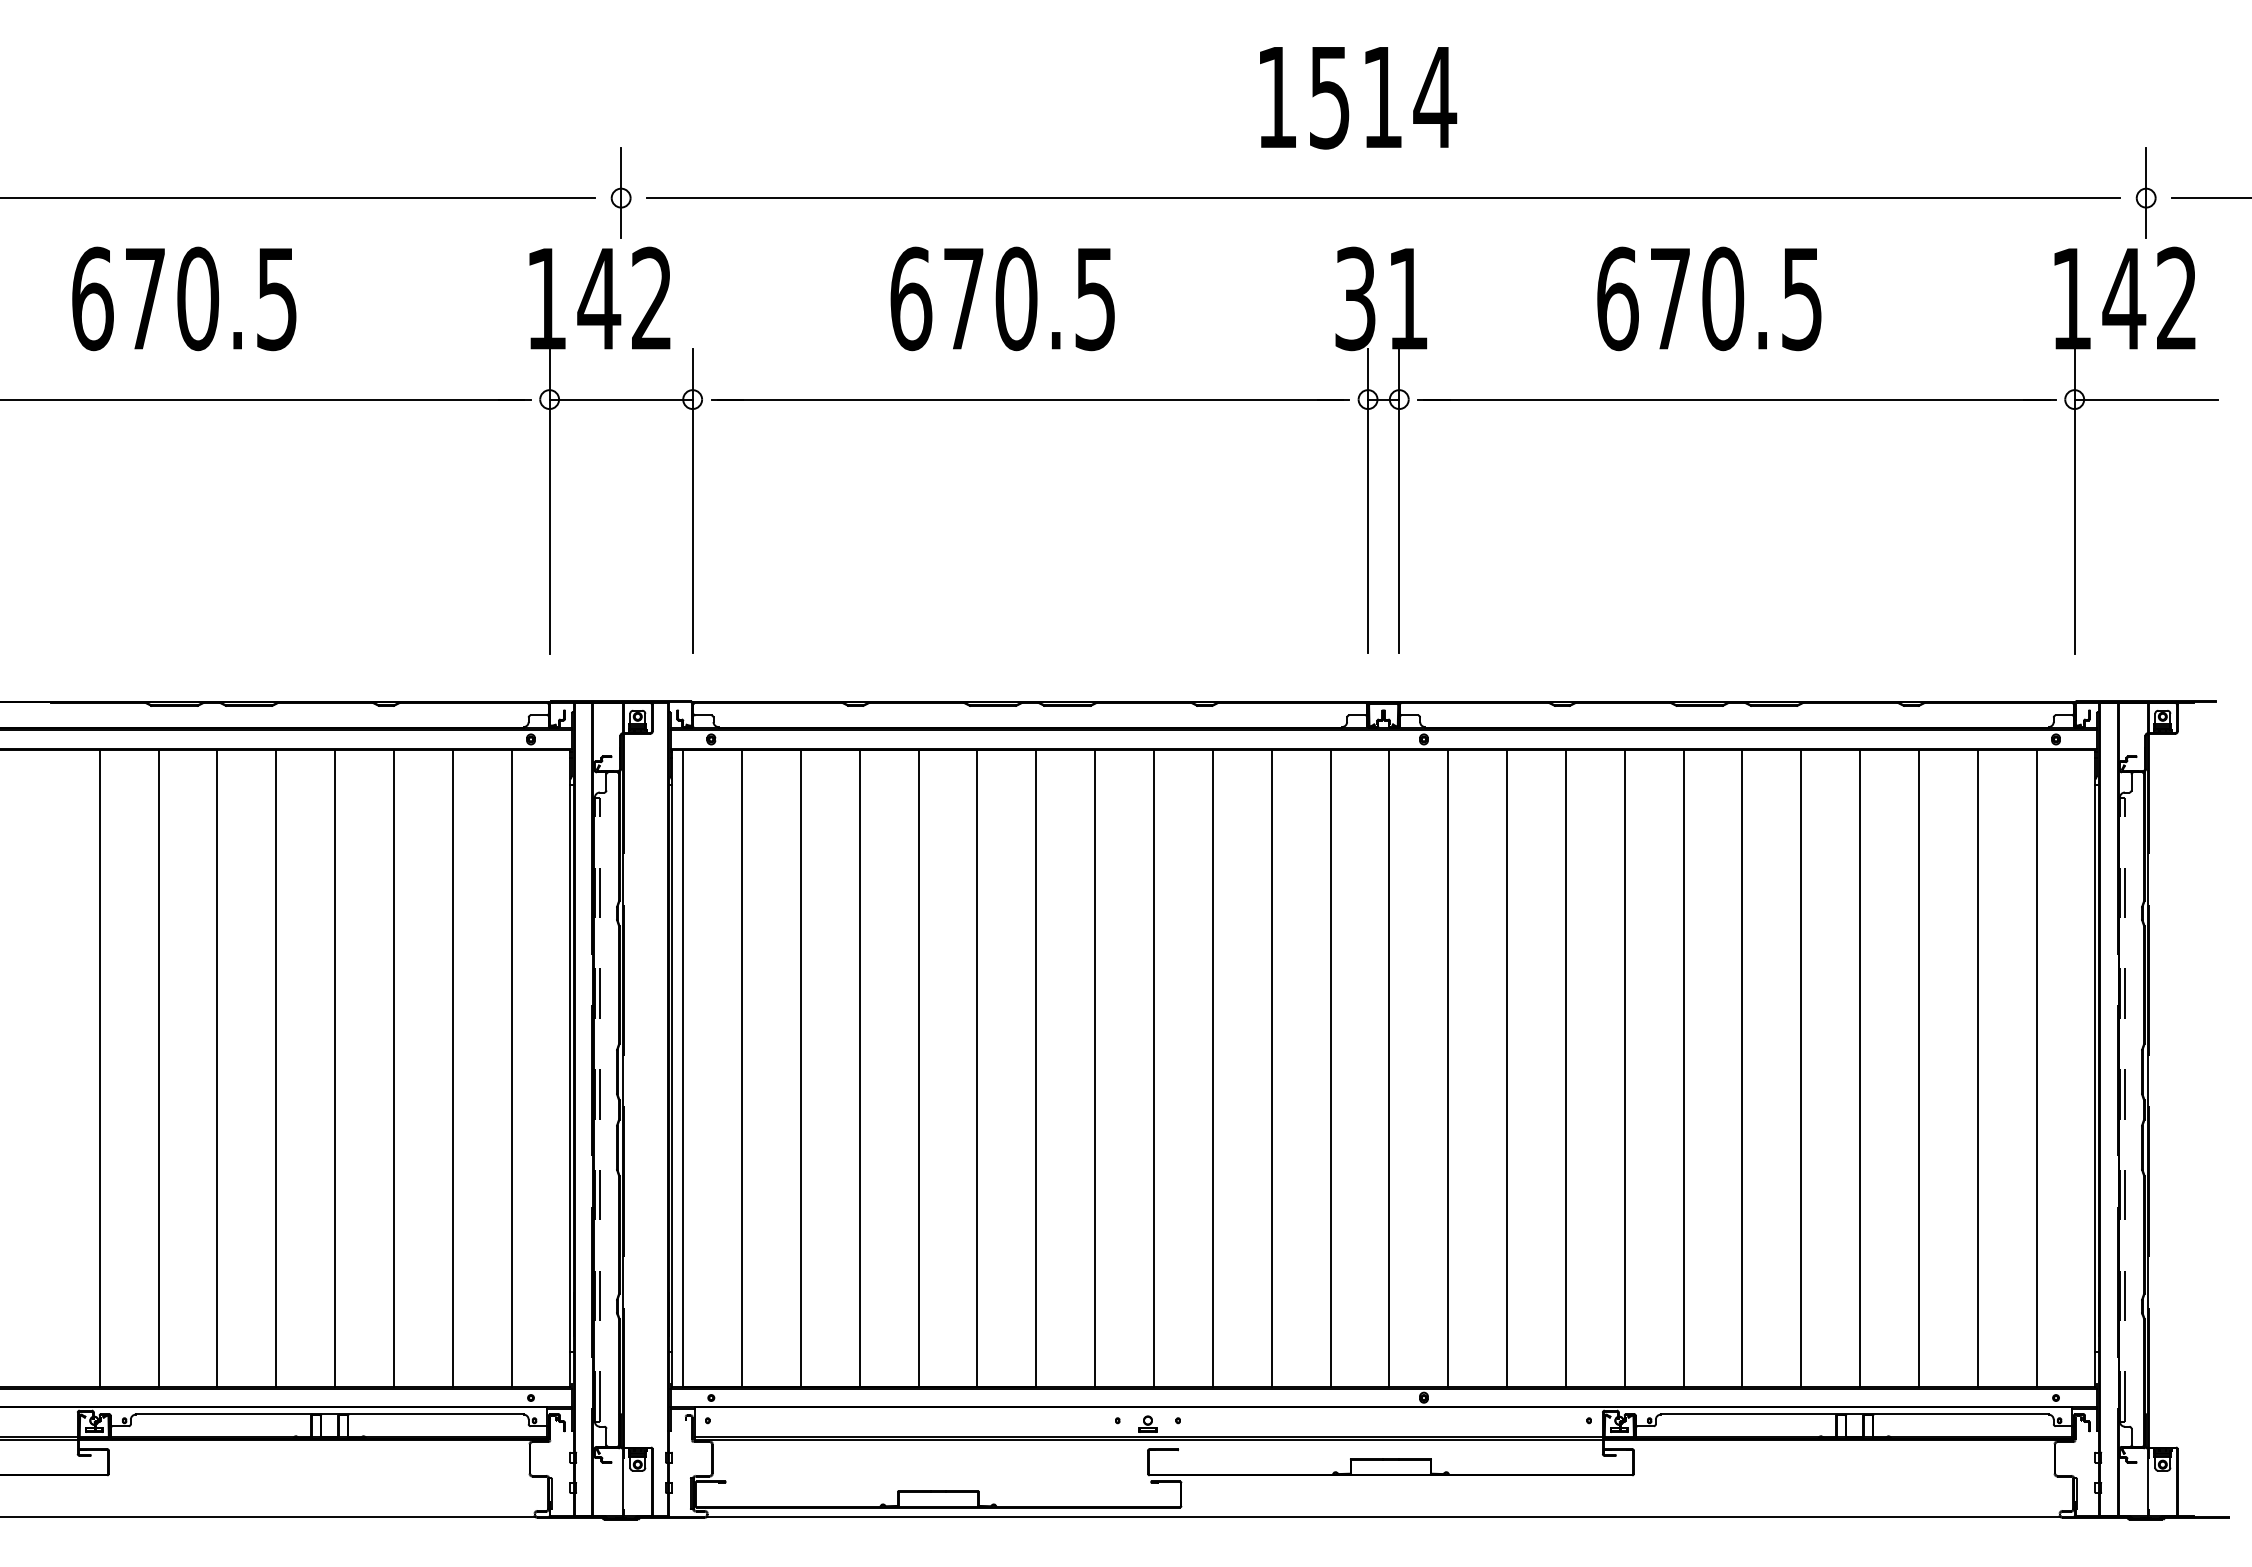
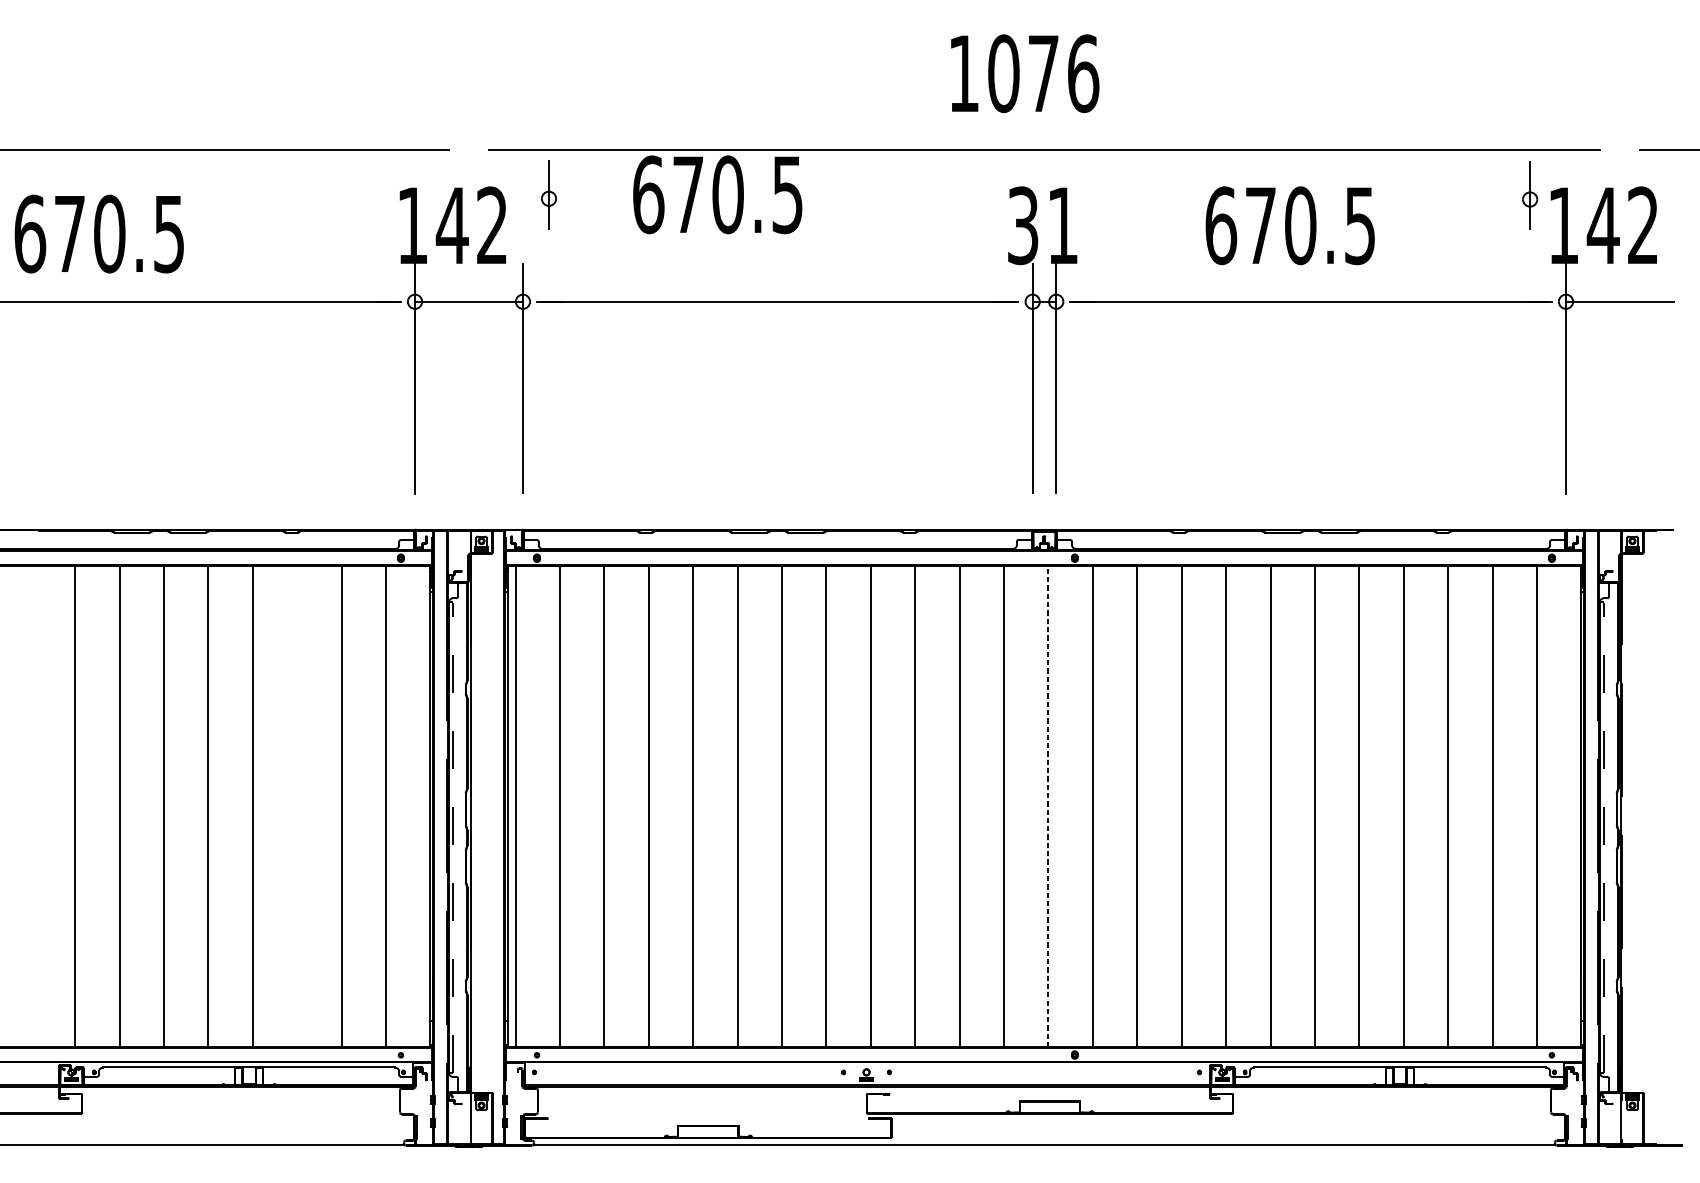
text: (1383, 97) -> (1044, 73), 1514 -> 1076
part: (620, 192) -> (548, 194), moved
part: (2145, 192) -> (1529, 195), moved
text: (184, 298) -> (99, 233), moved
text: (1002, 298) -> (717, 194), moved
line: (393, 1068) -> (297, 806), removed
line: (1388, 1068) -> (1048, 806), solid -> dashed

